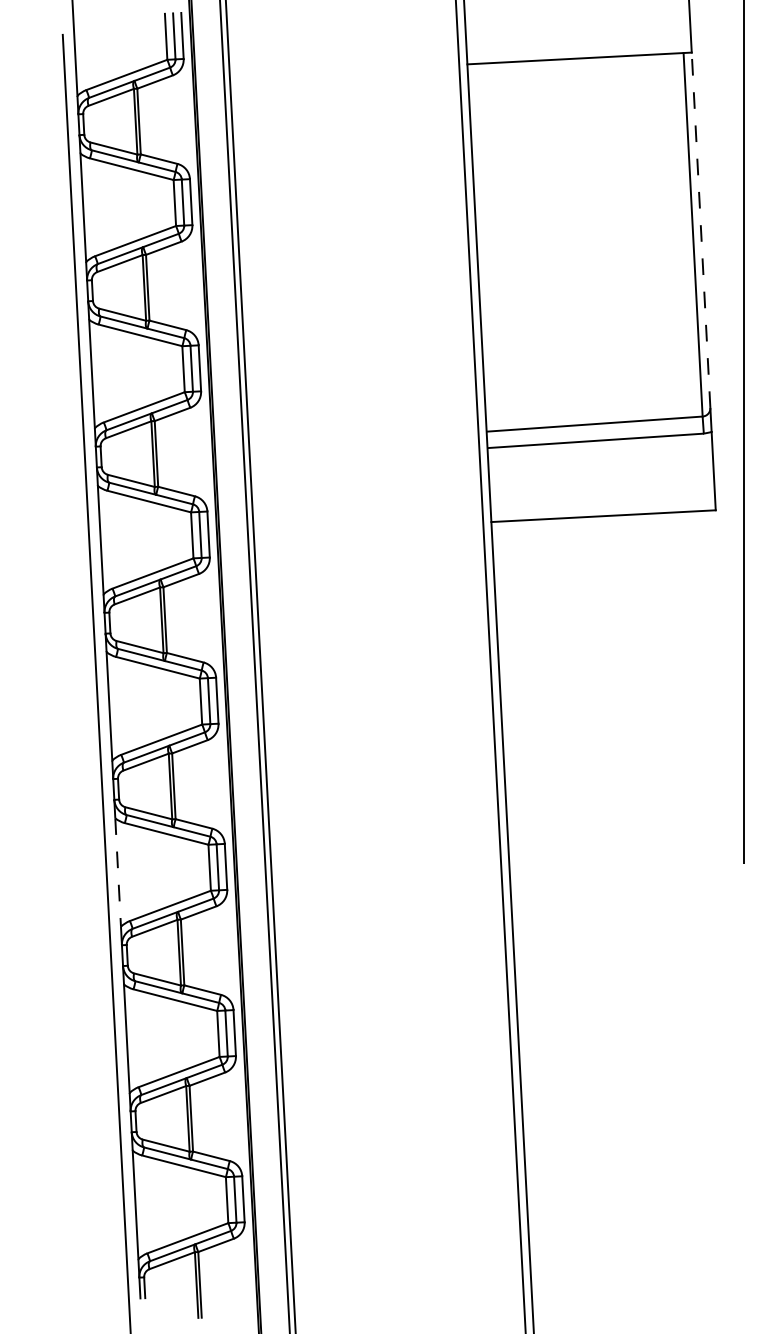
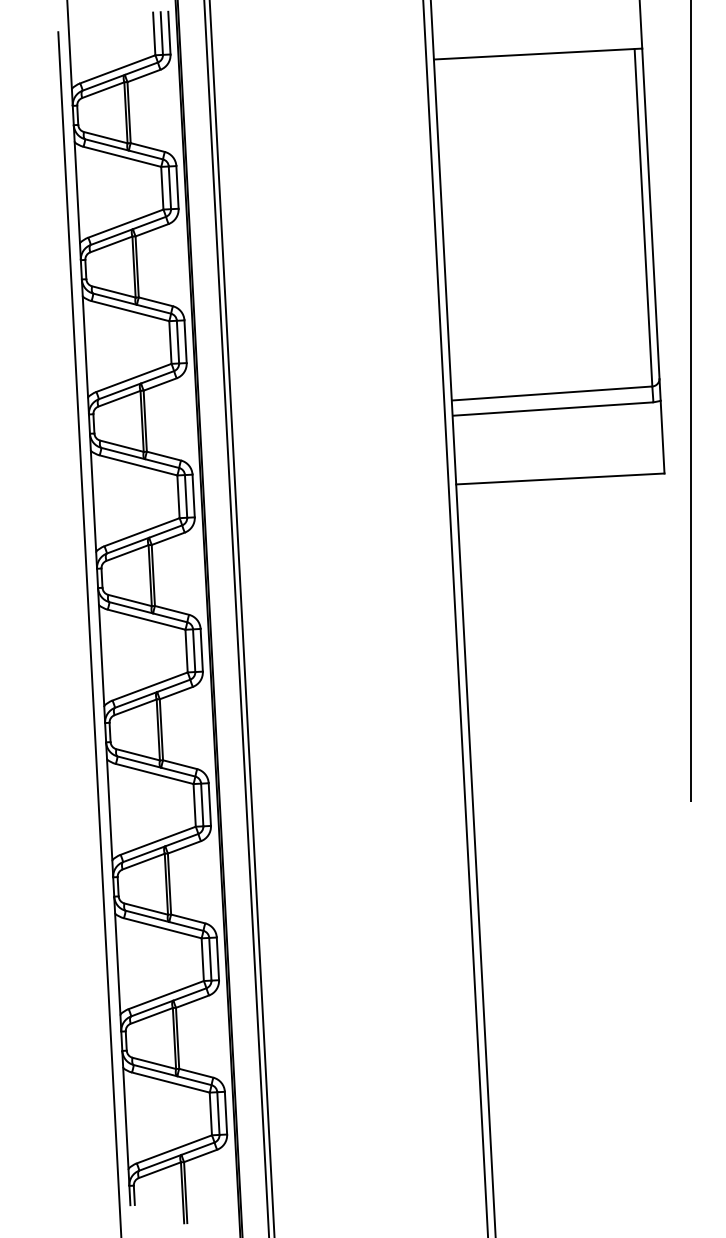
line: (701, 230) -> (651, 213), dashed -> solid
line: (118, 873) -> (110, 810), dashed -> solid

